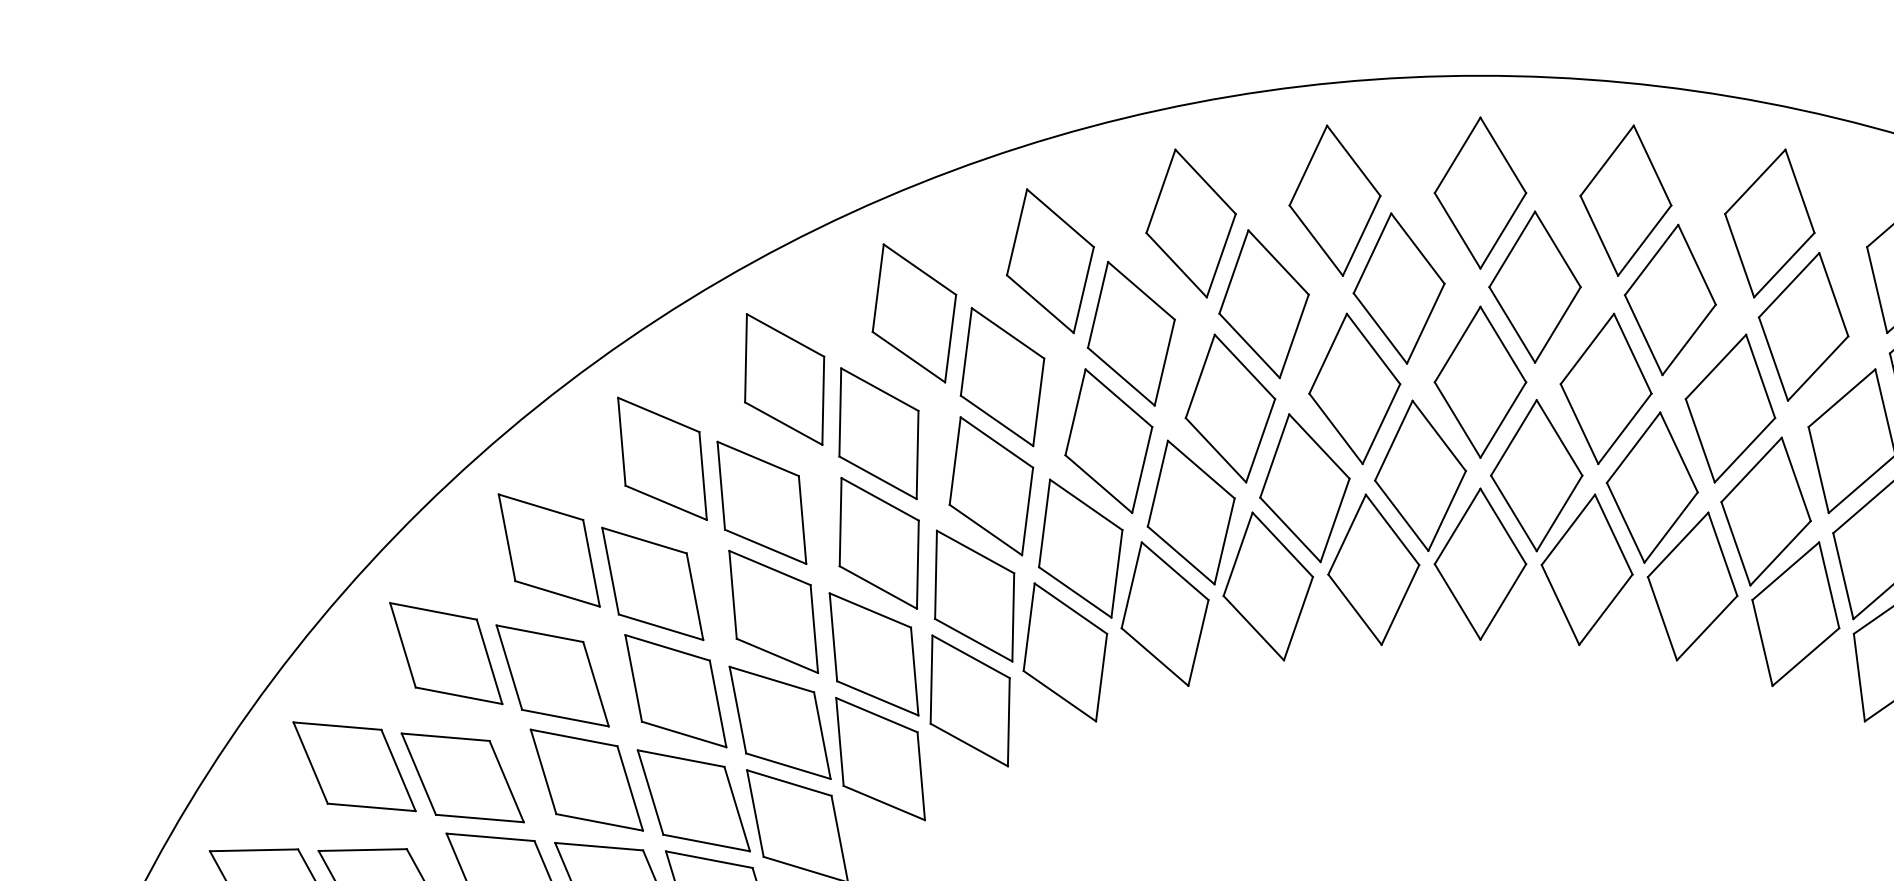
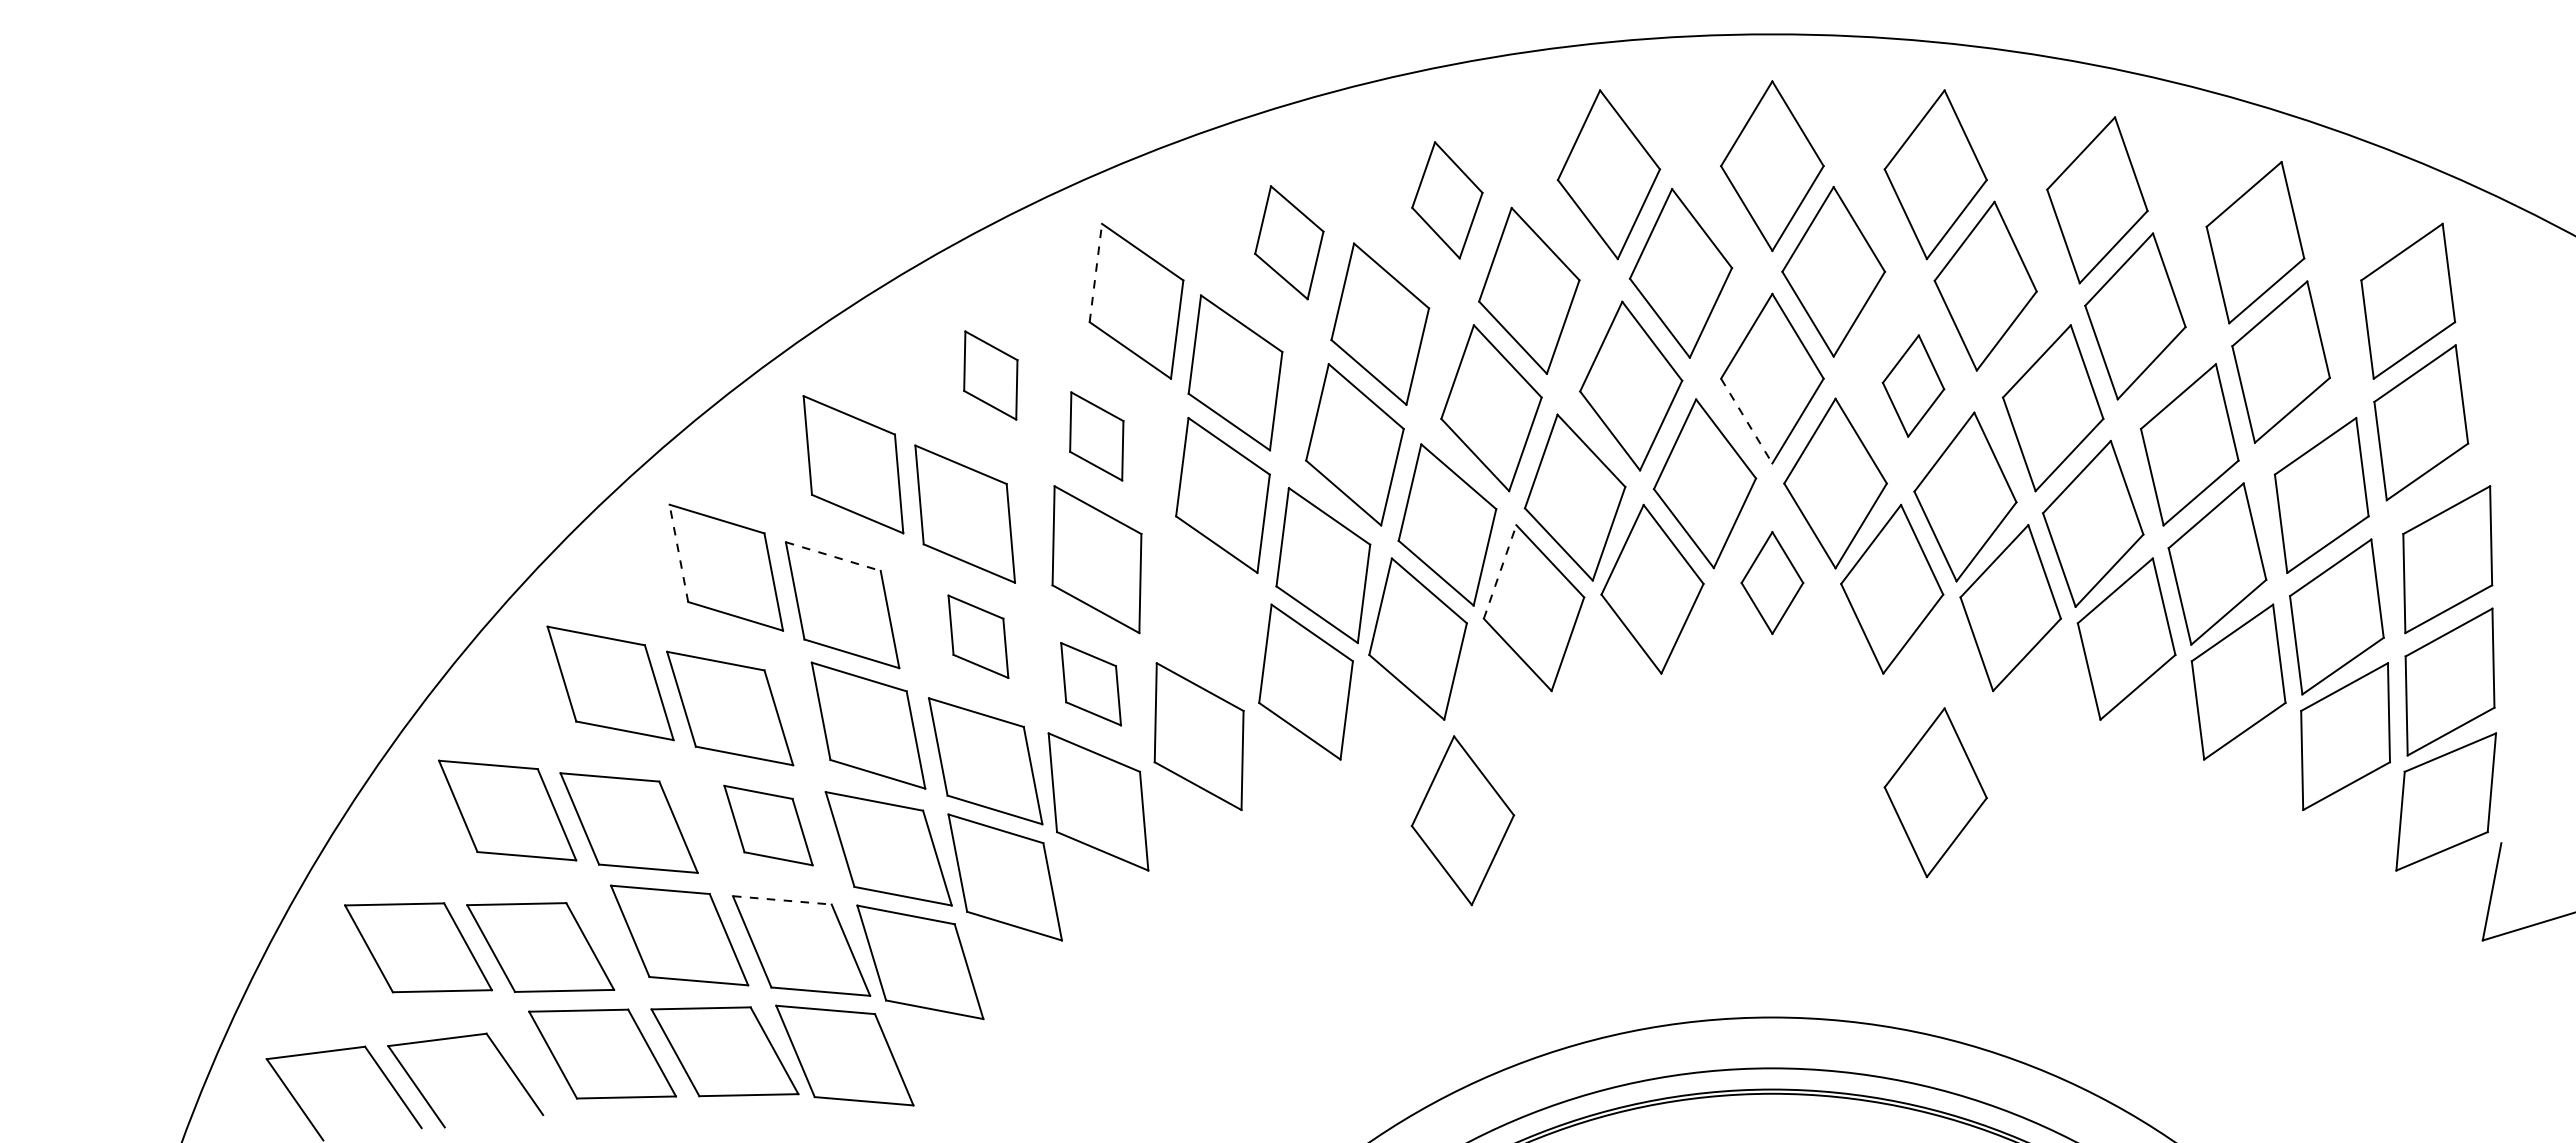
part: (1191, 223) -> (1447, 200), size x0.7
part: (1050, 261) -> (1289, 242), size x0.7
line: (877, 288) -> (1095, 273), solid -> dashed
part: (784, 379) -> (990, 375), size x0.6
part: (1606, 388) -> (1913, 385), size x0.6
line: (1457, 420) -> (1746, 421), solid -> dashed
part: (878, 433) -> (1096, 436), size x0.6
line: (506, 537) -> (678, 553), solid -> dashed
line: (644, 540) -> (833, 556), solid -> dashed
line: (1238, 553) -> (1500, 571), solid -> dashed
part: (1480, 563) -> (1772, 582), size x0.6
part: (974, 595) -> (1203, 618), removed
part: (773, 611) -> (978, 636), size x0.6
part: (873, 653) -> (1090, 683), size x0.6
part: (1625, 750) -> (1935, 792), added
part: (1204, 775) -> (1462, 820), added
part: (586, 780) -> (768, 825), size x0.7
line: (599, 846) -> (782, 900), solid -> dashed

